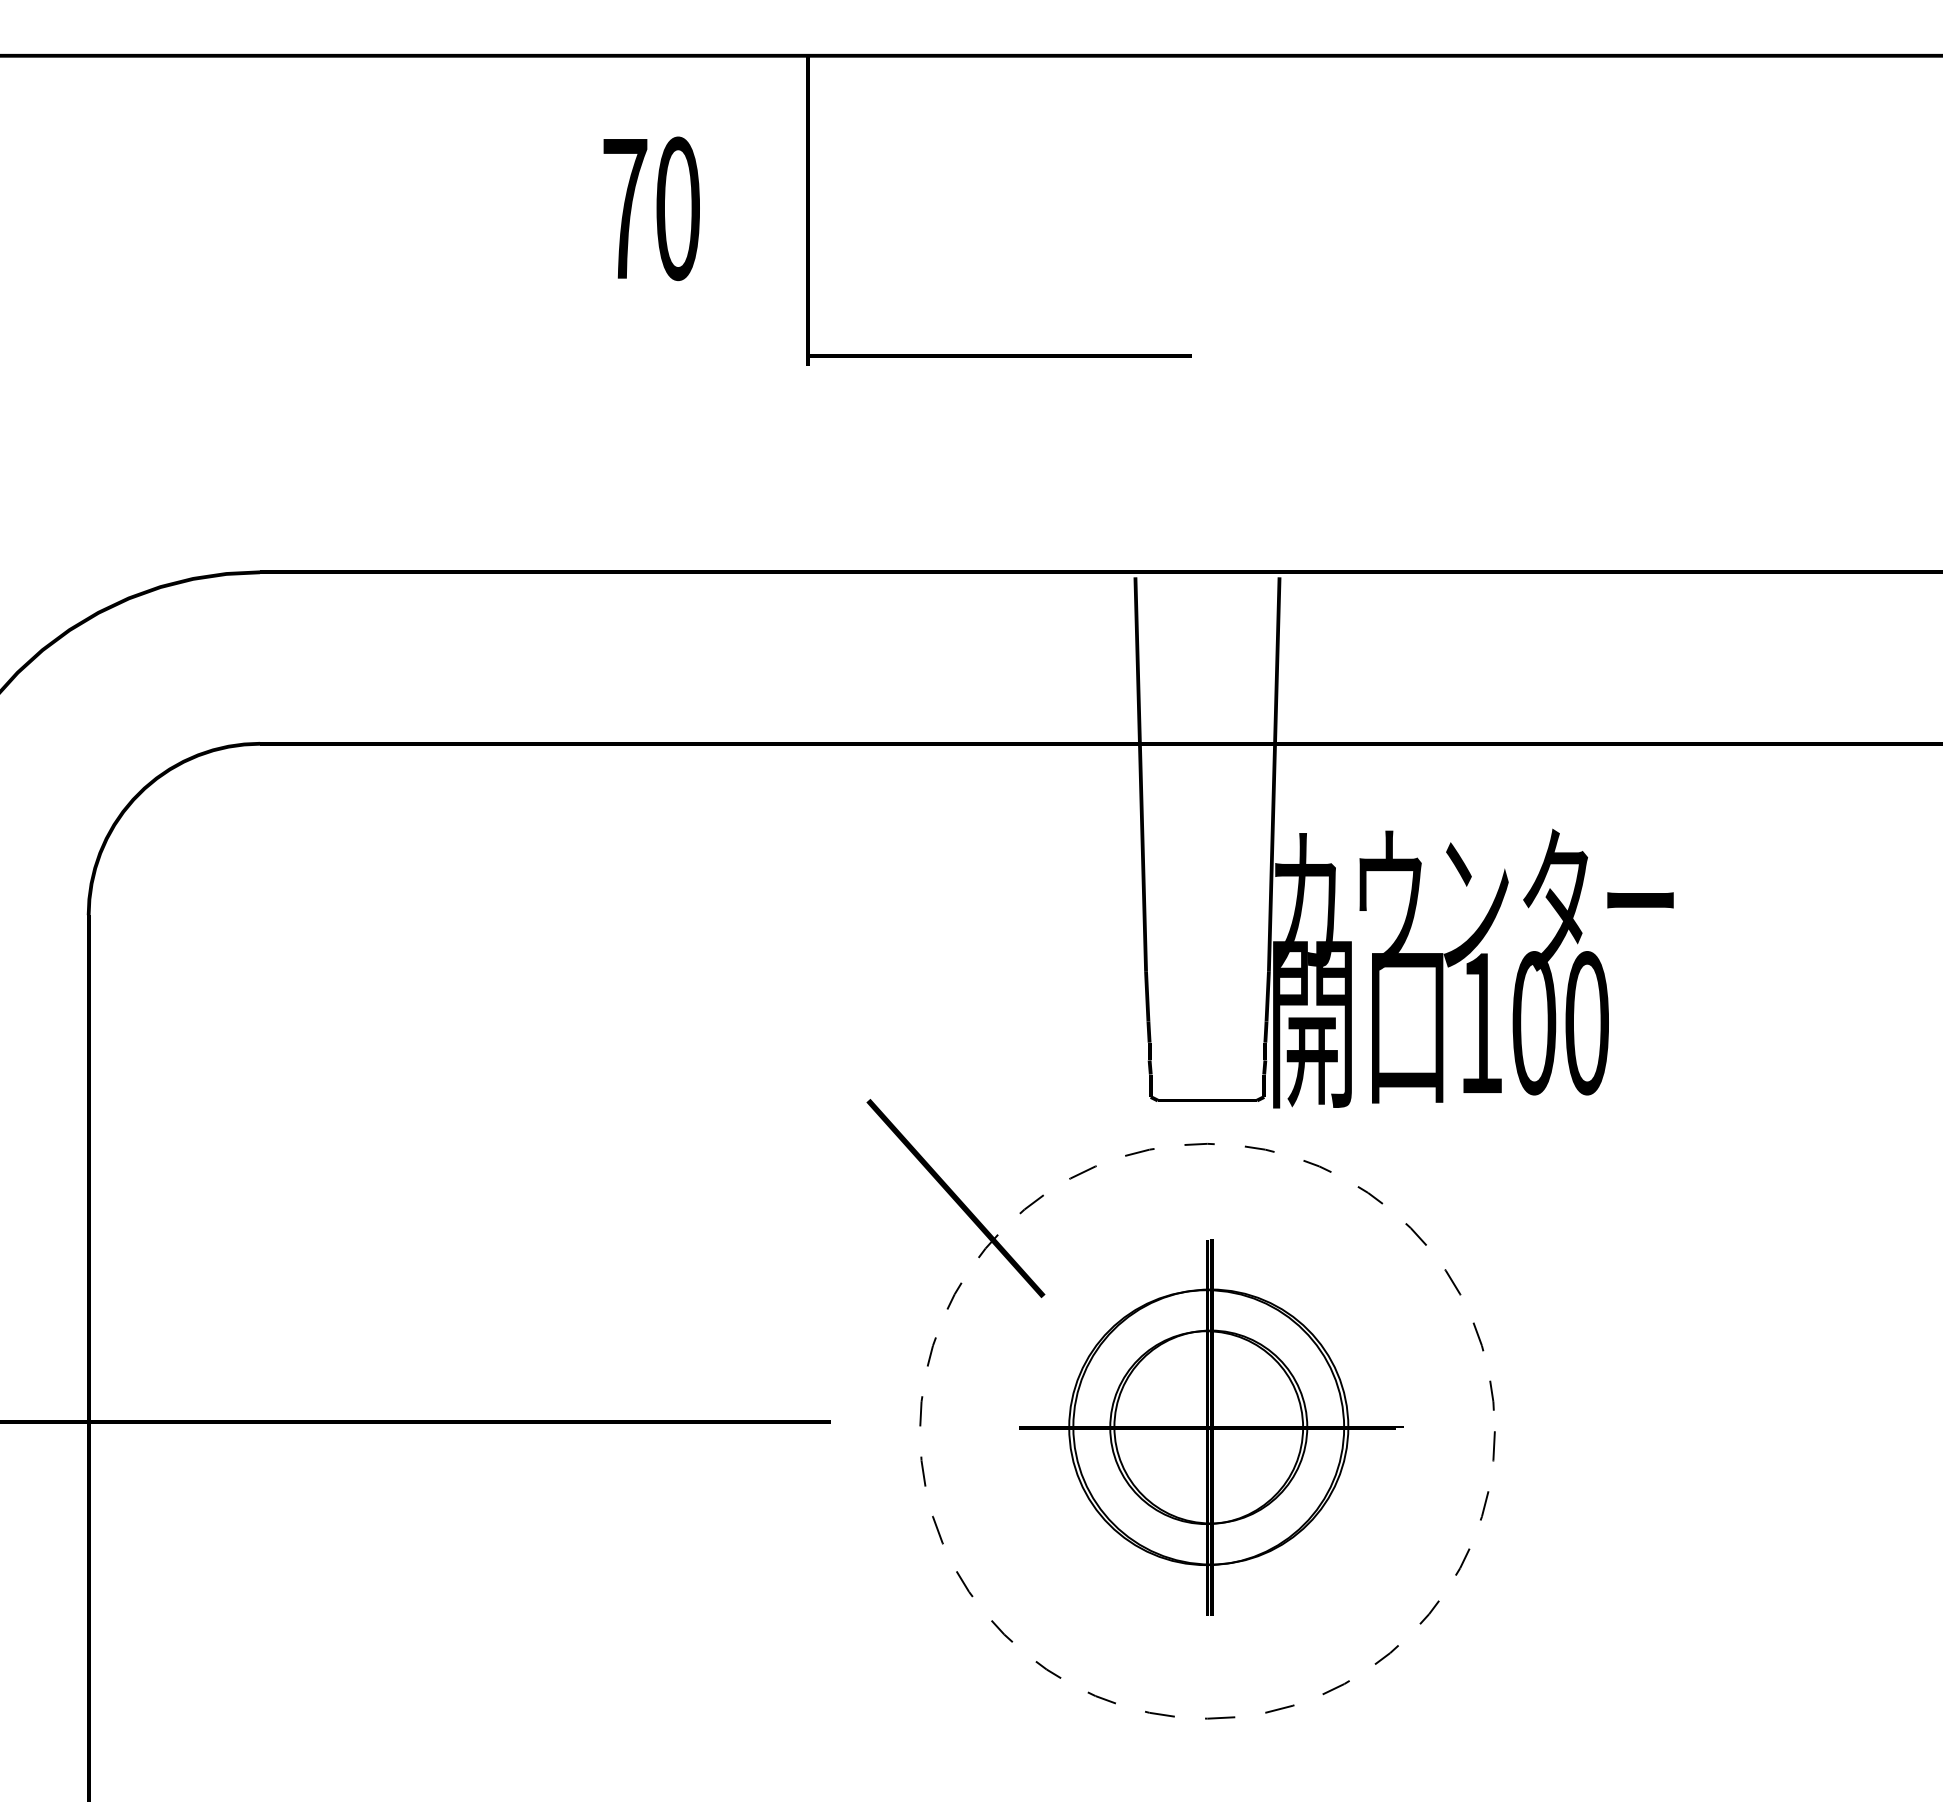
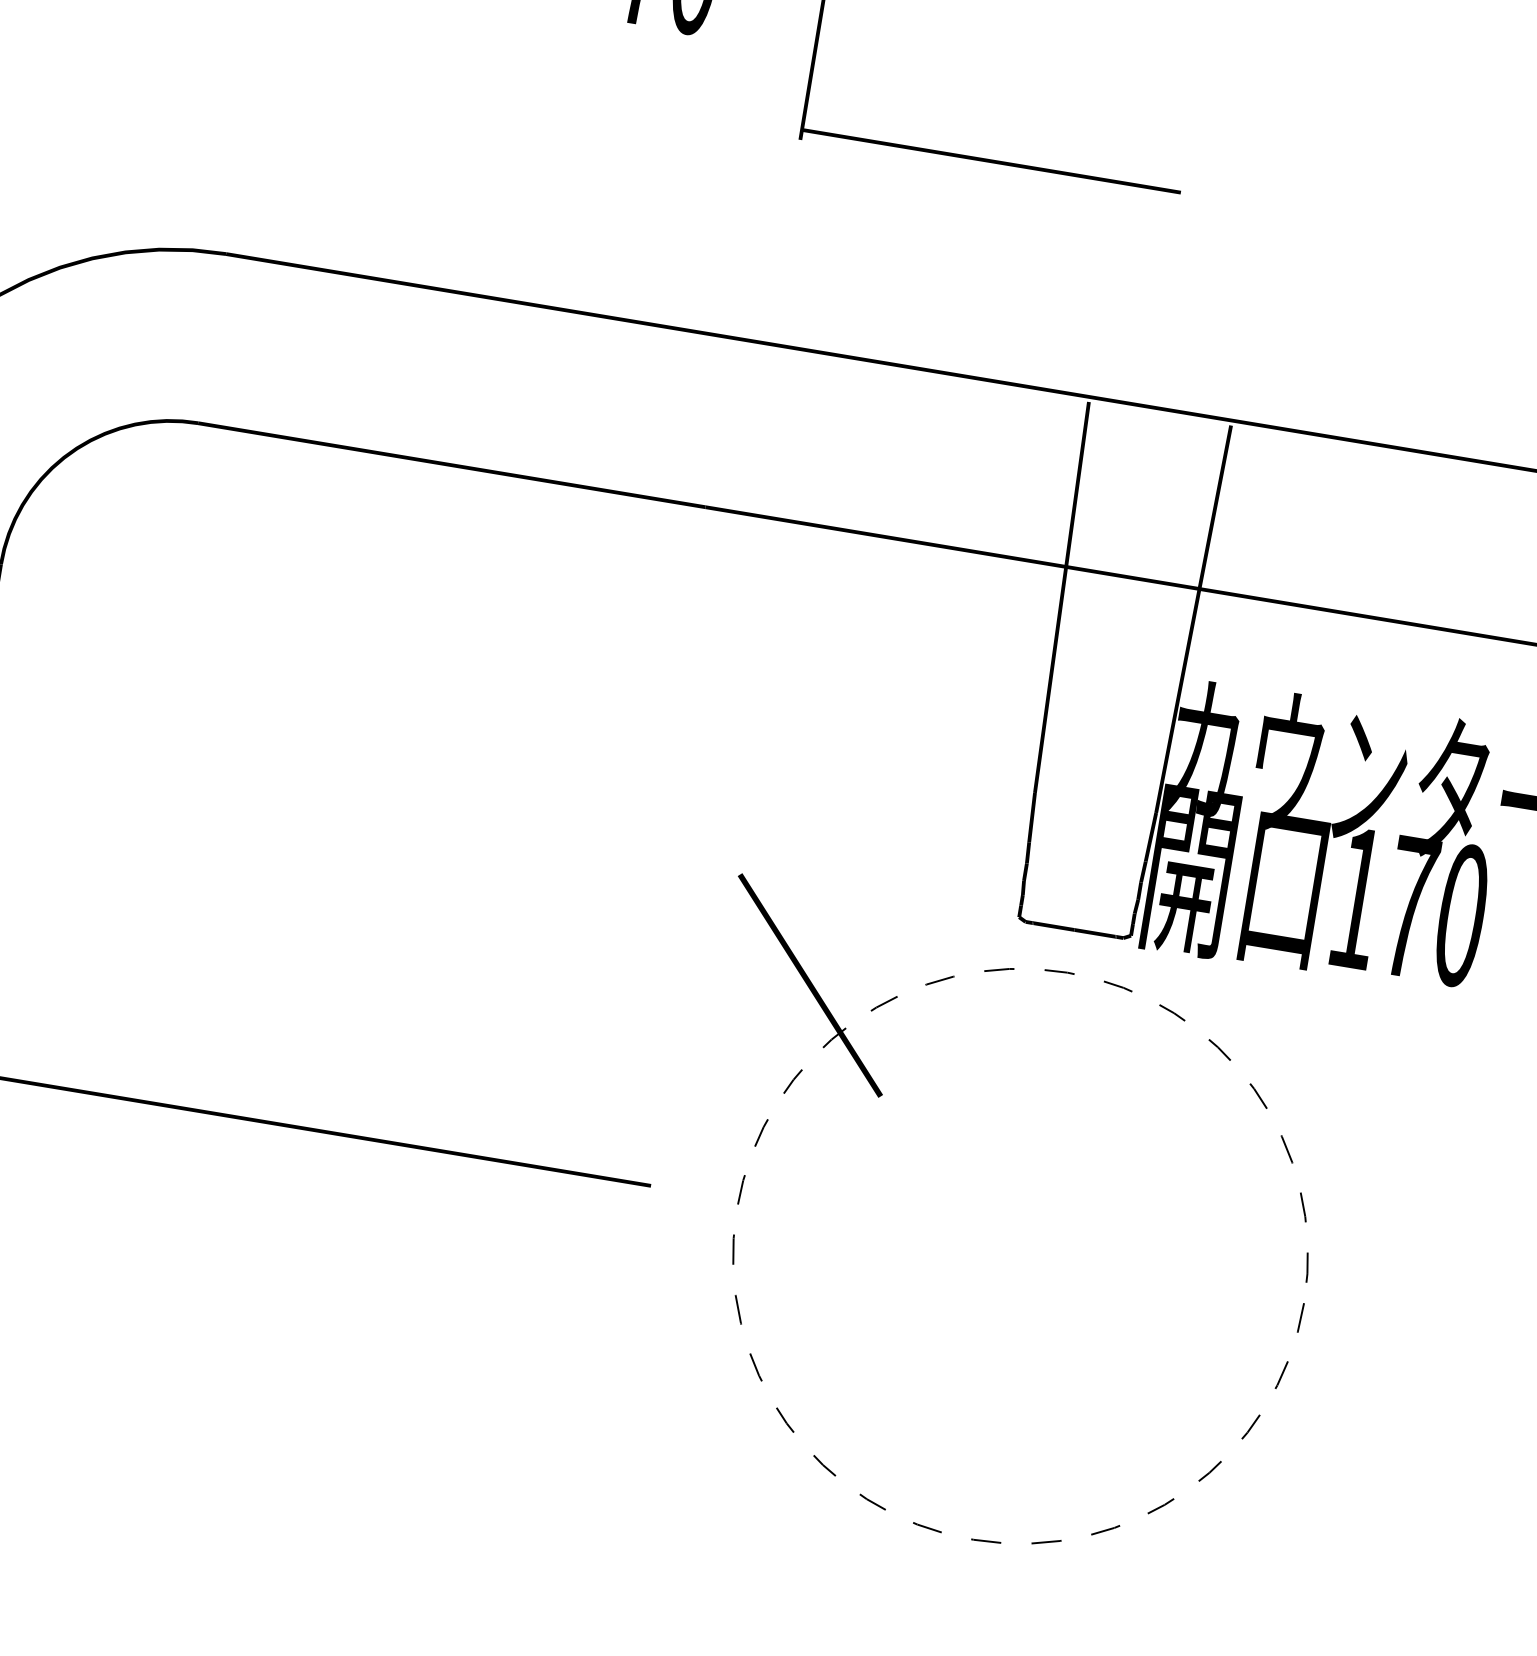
text: (1534, 1023) -> (1409, 907), 100 -> 170
part: (1211, 1427) -> (1025, 1253), removed

